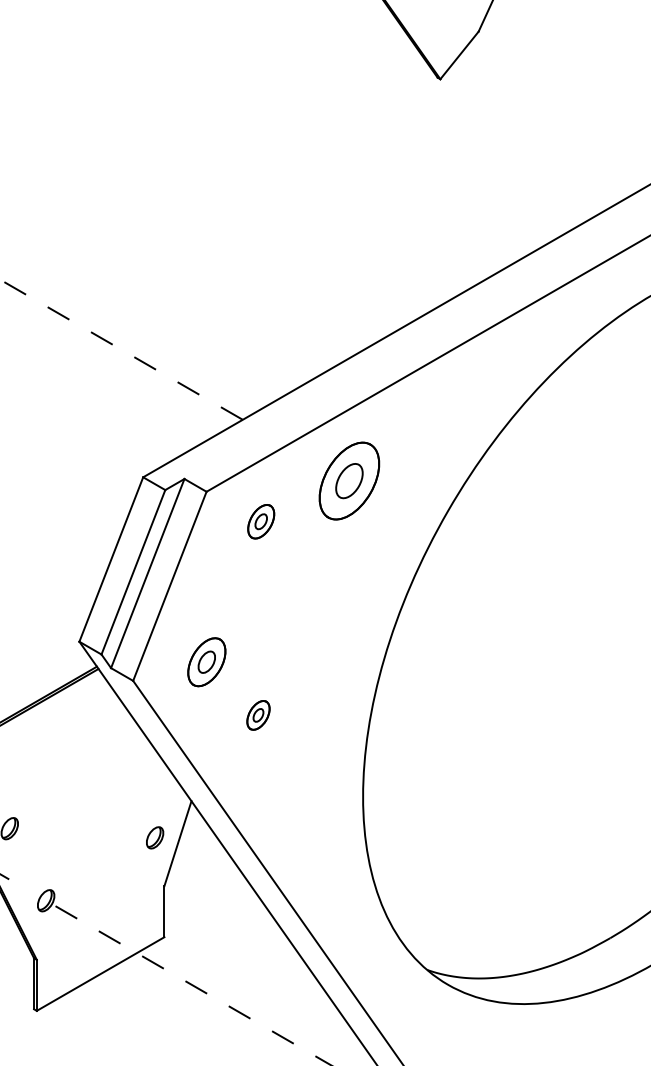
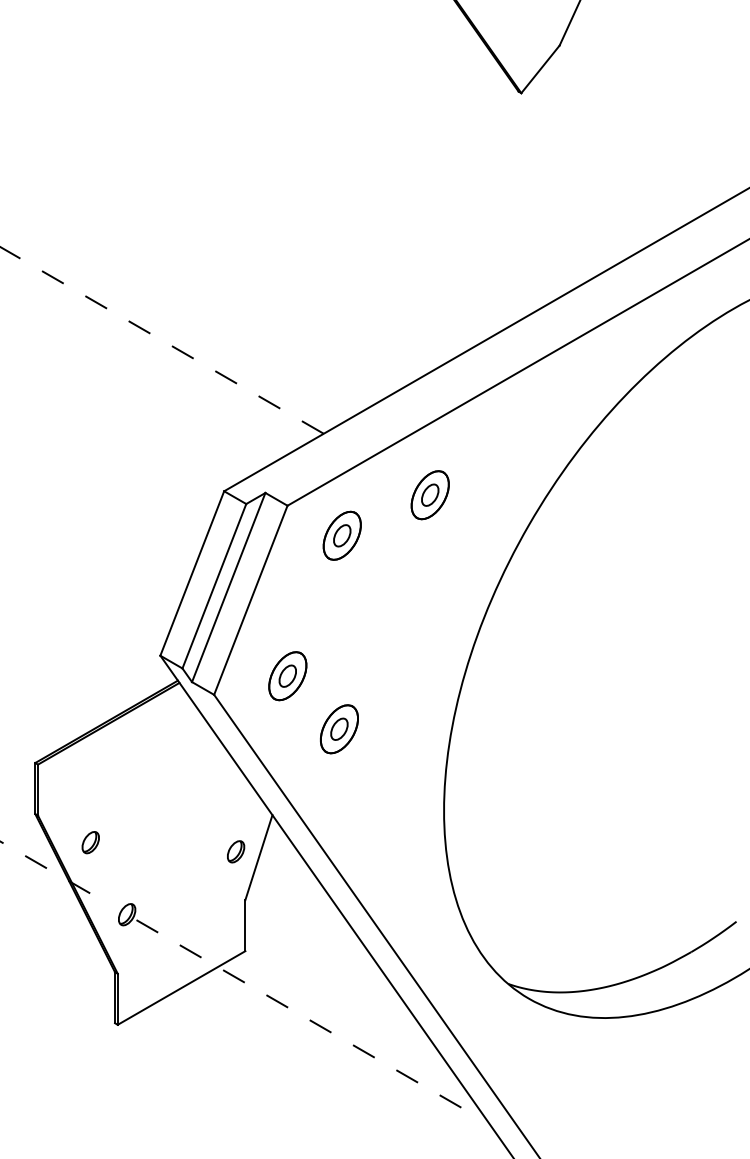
part: (348, 481) -> (429, 495), size x0.62
part: (260, 521) -> (341, 535), size x1.43
part: (258, 715) -> (339, 729), size x1.67

